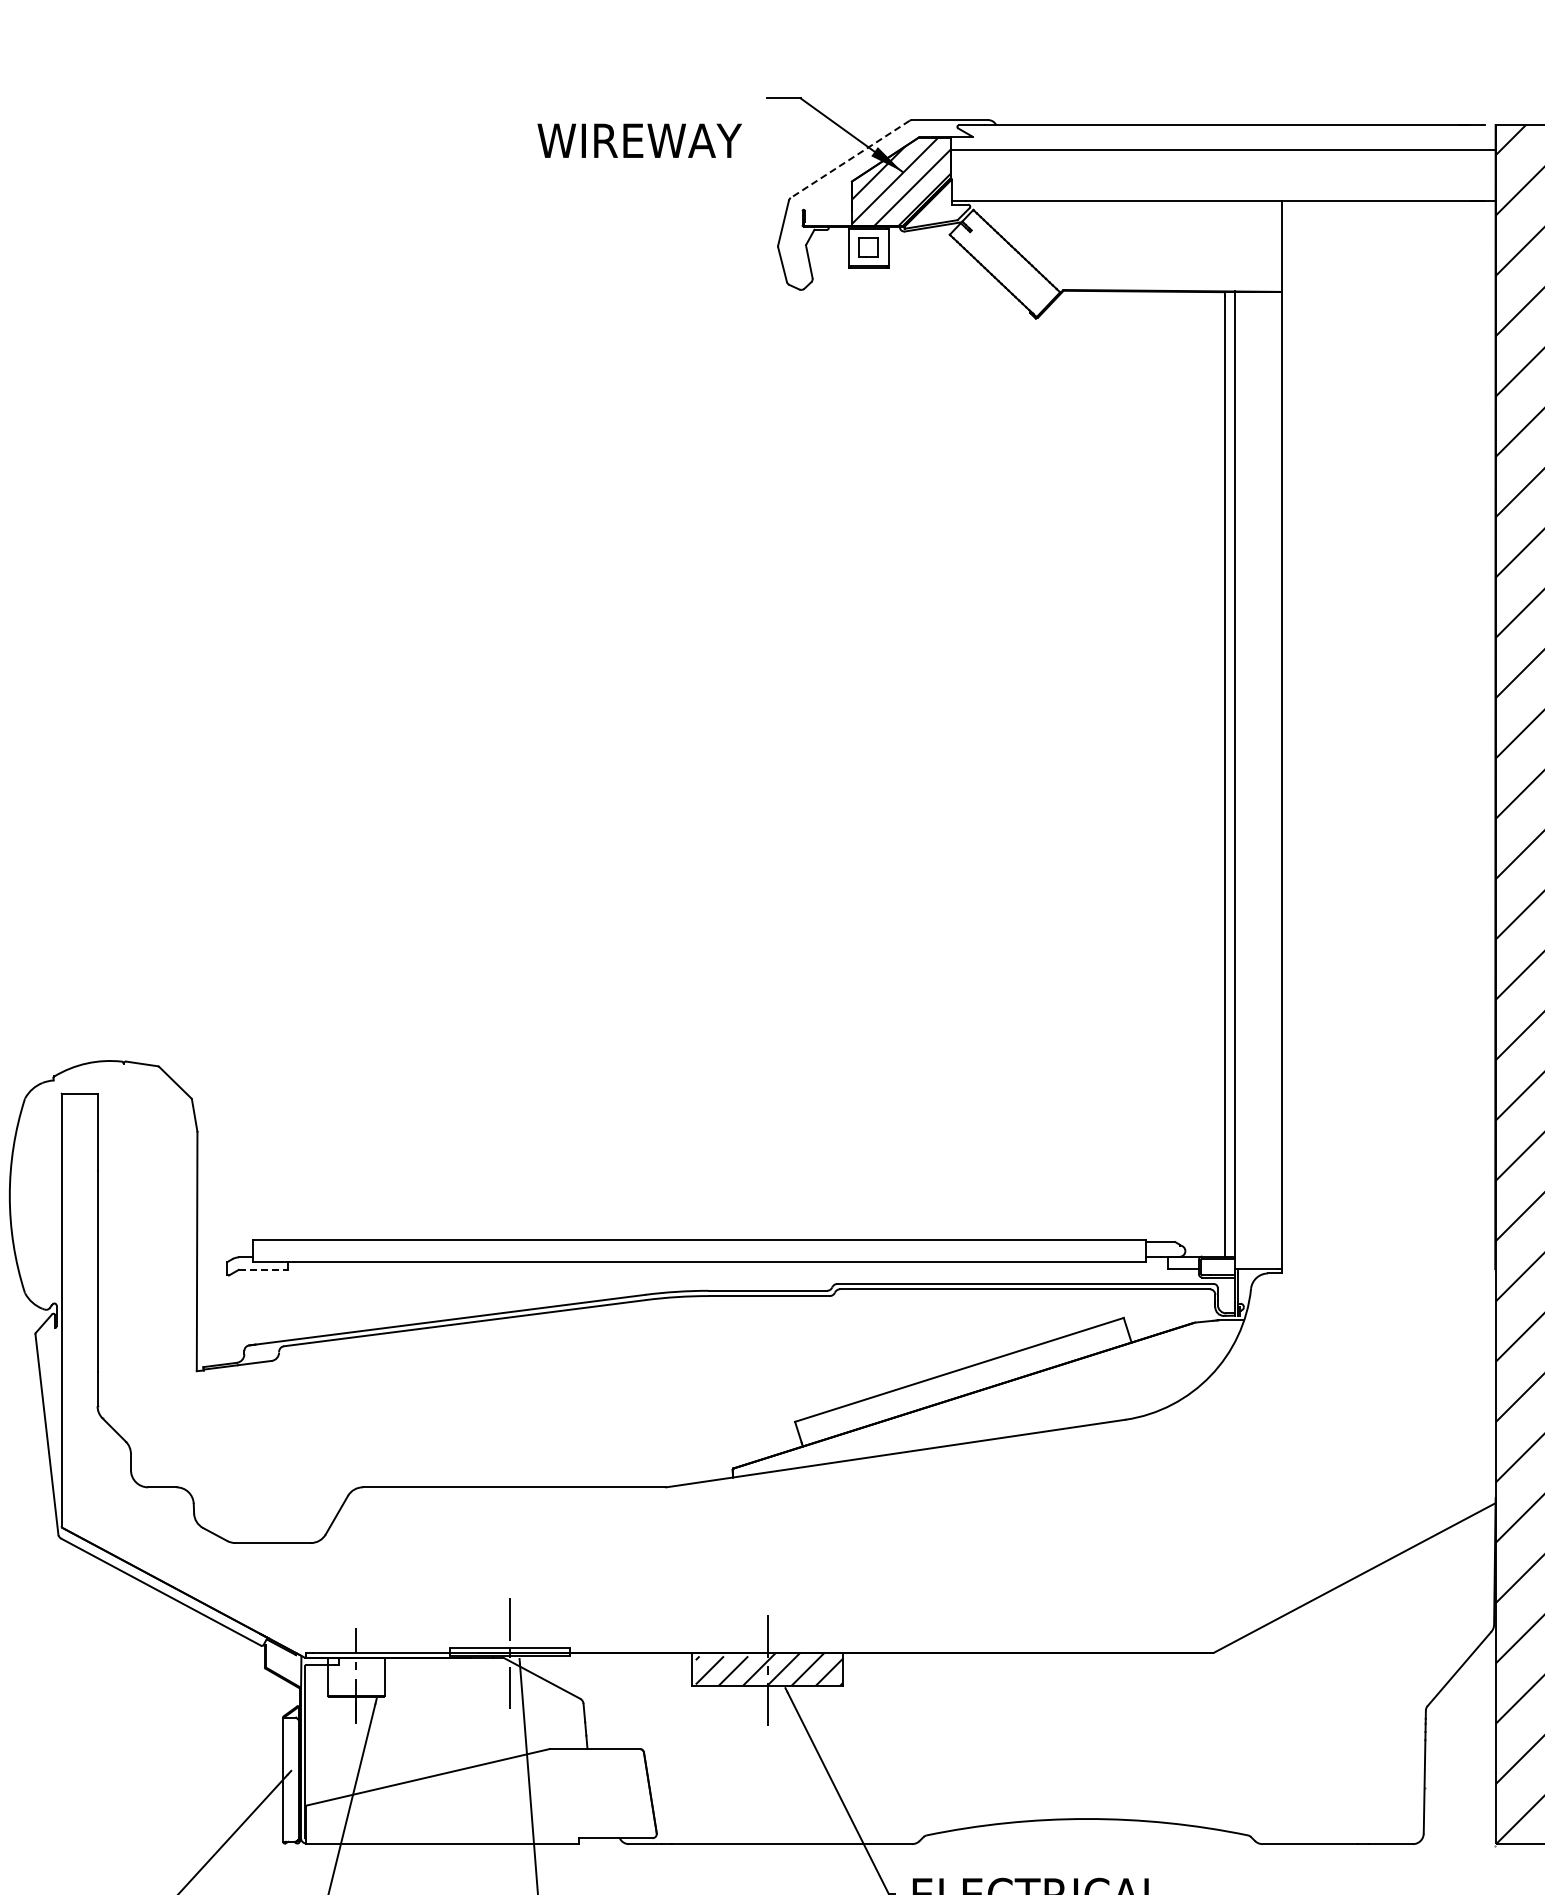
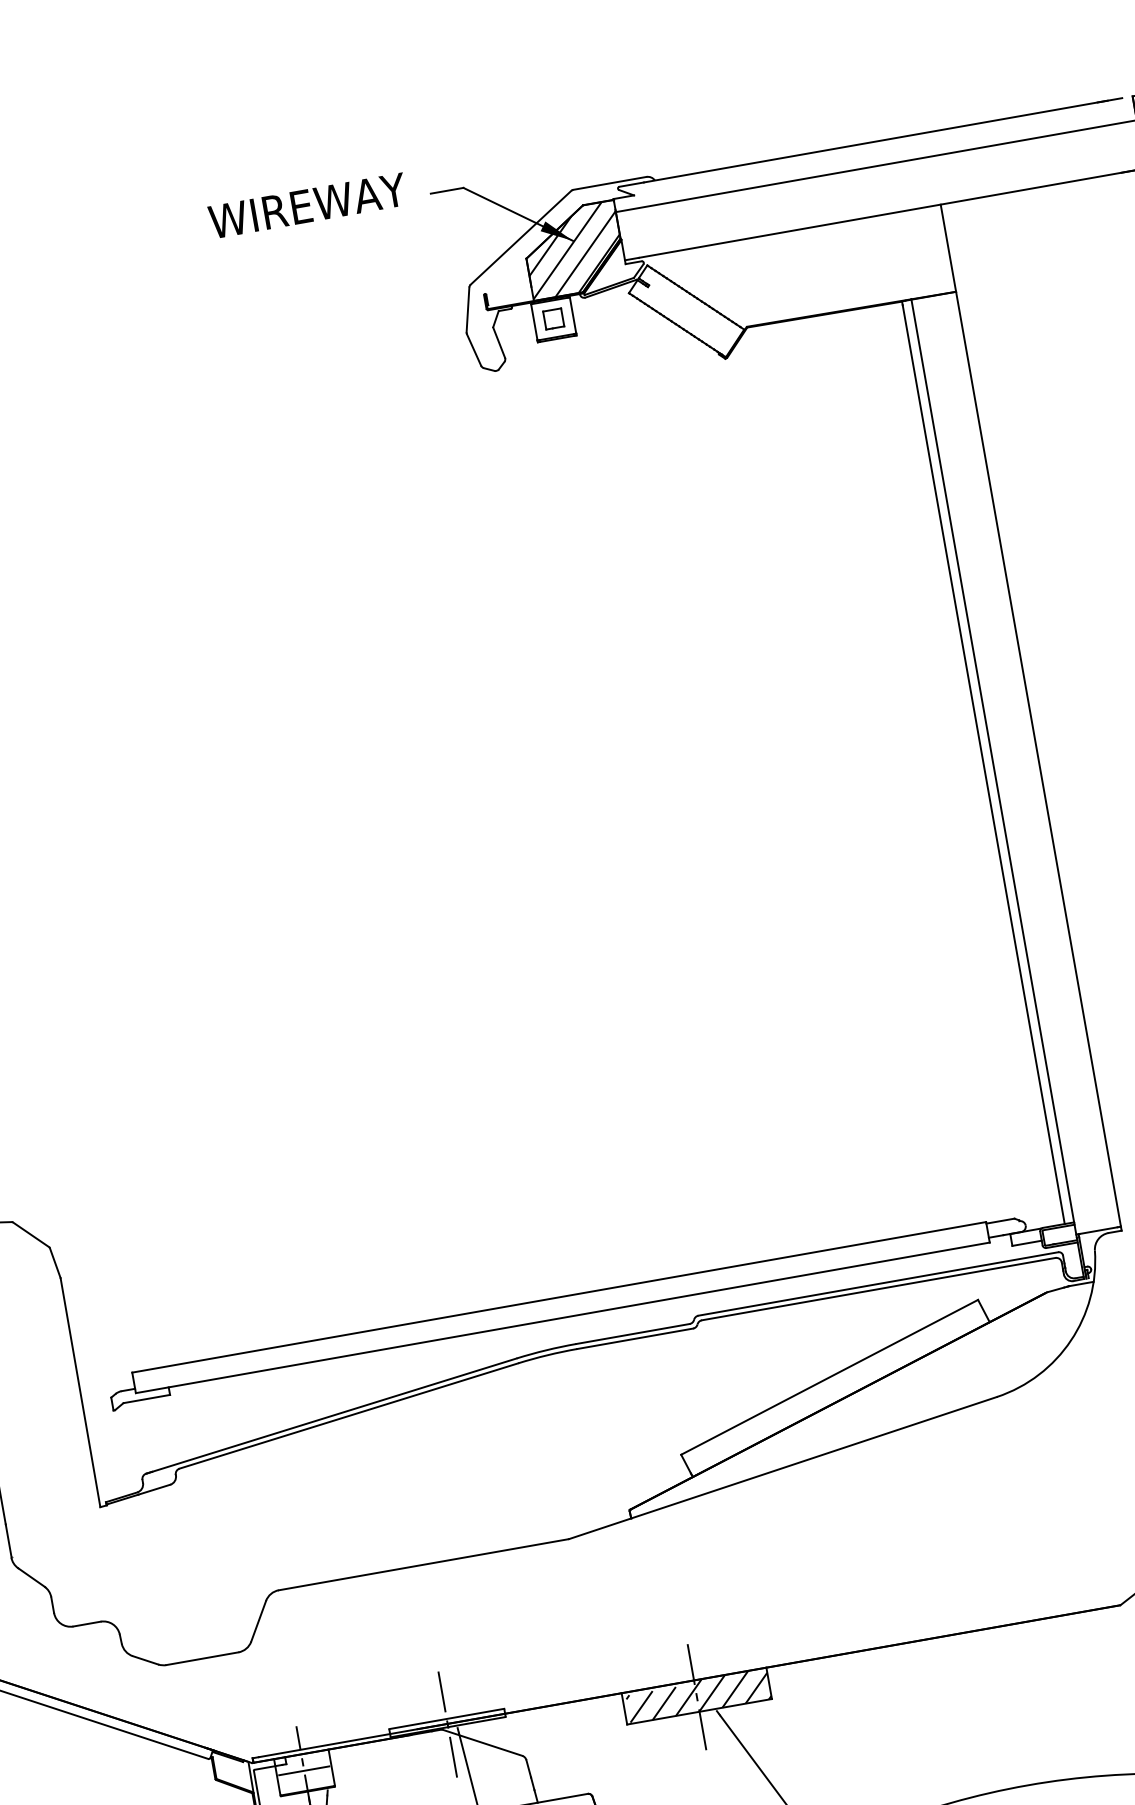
text: (639, 140) -> (307, 205), moved
line: (850, 159) -> (521, 237), dashed -> solid
line: (263, 1269) -> (147, 1398), dashed -> solid
line: (356, 1674) -> (304, 1770), added

